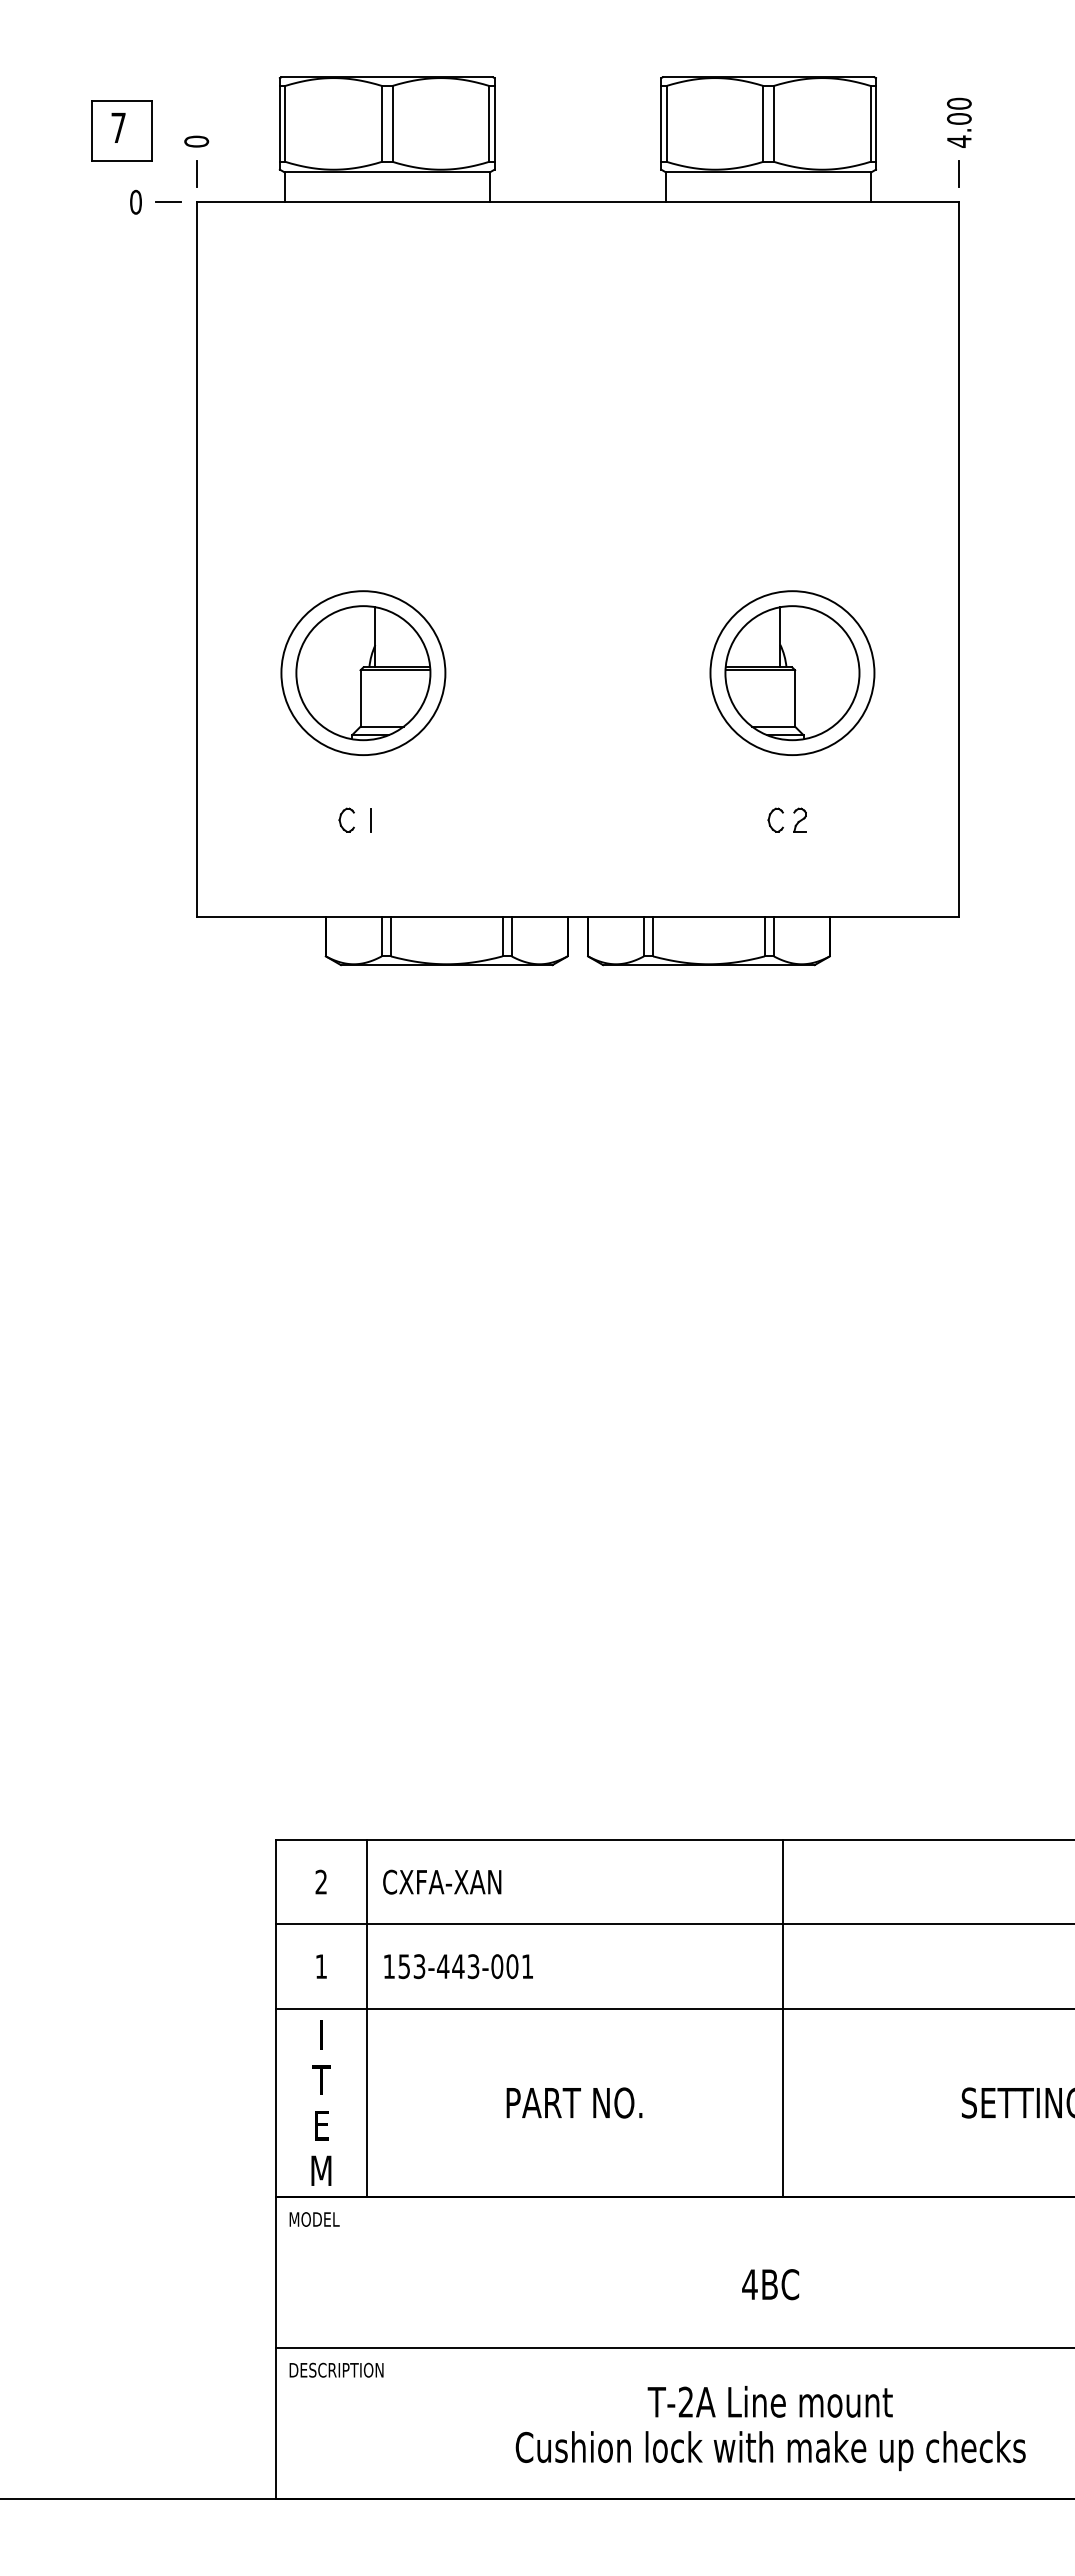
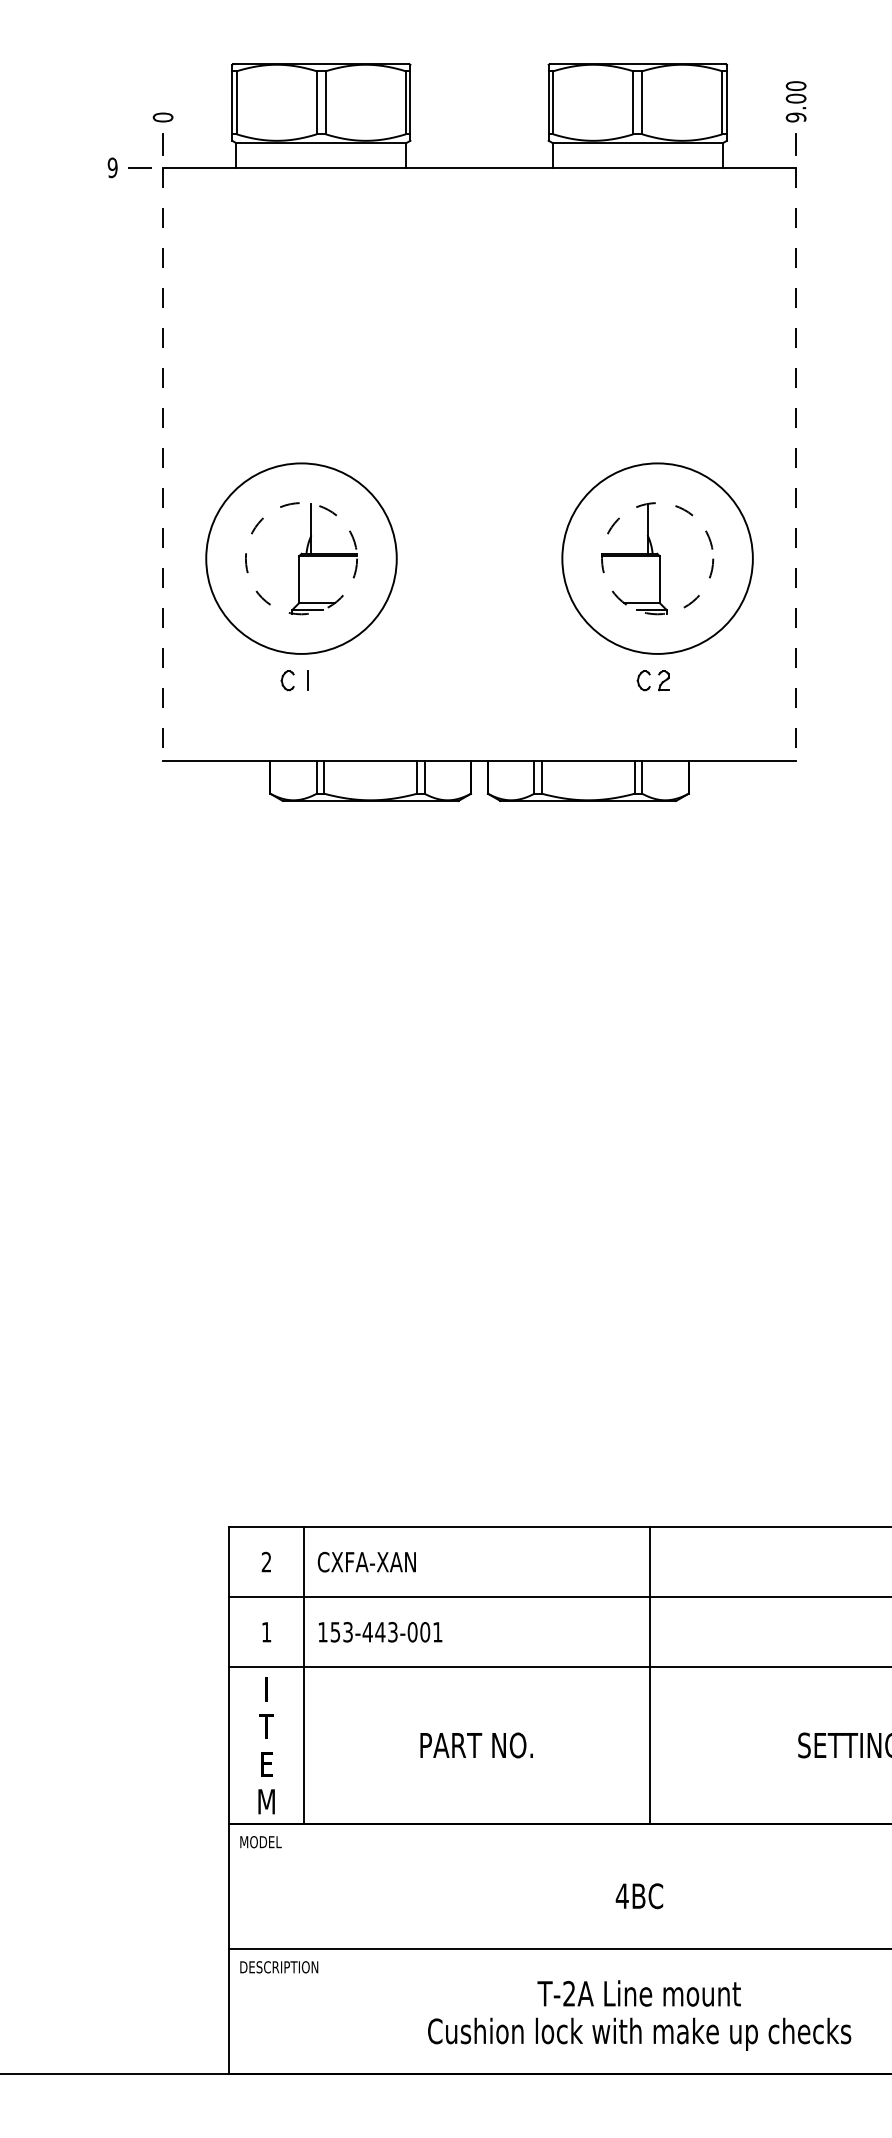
part: (121, 130) -> (100, 108), removed
text: (959, 141) -> (796, 117), 4.00 -> 9.00
text: (135, 202) -> (112, 168), 0 -> 9
line: (196, 559) -> (162, 464), solid -> dashed
line: (959, 559) -> (796, 464), solid -> dashed
circle: (363, 673) -> (301, 558), size x1.4
circle: (363, 673) -> (301, 558), solid -> dashed
circle: (792, 673) -> (657, 558), size x1.4
circle: (792, 673) -> (657, 558), solid -> dashed

